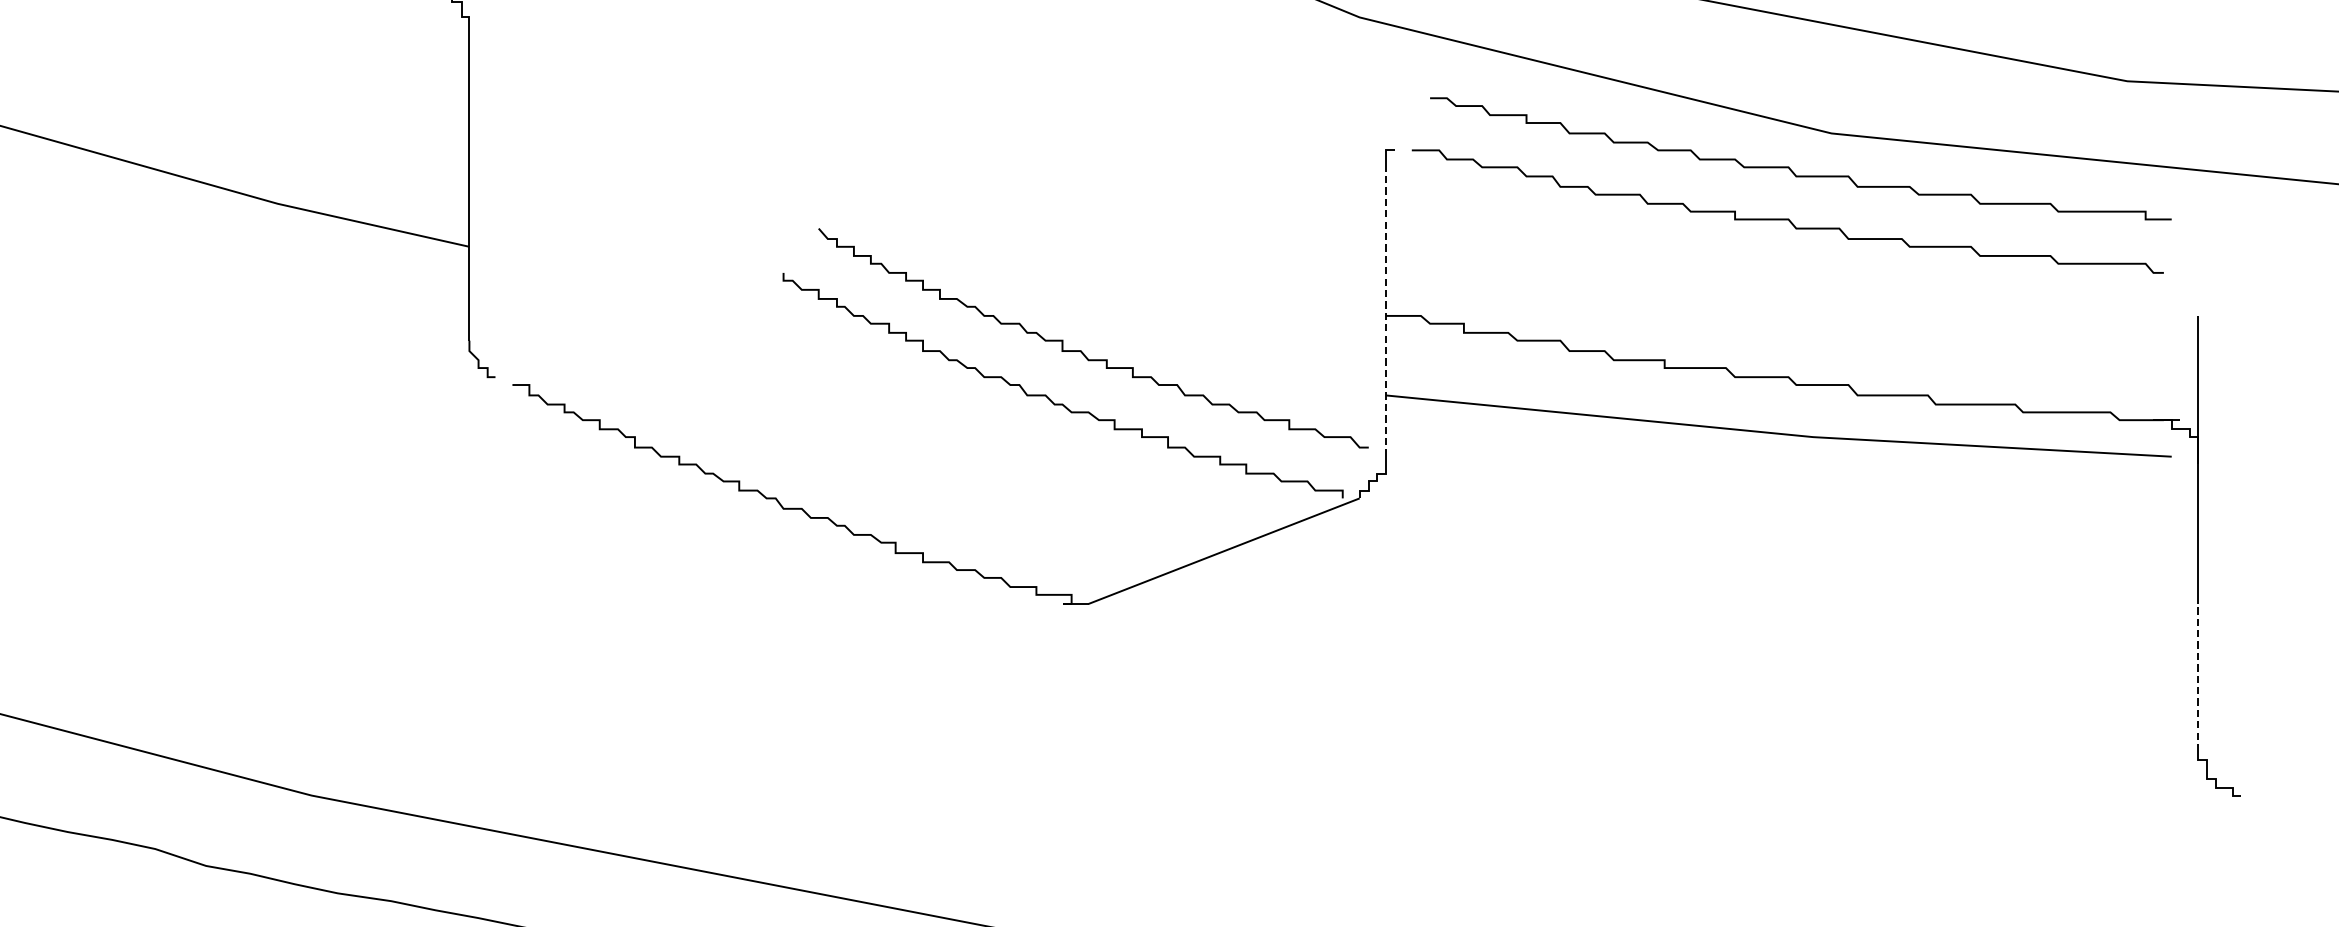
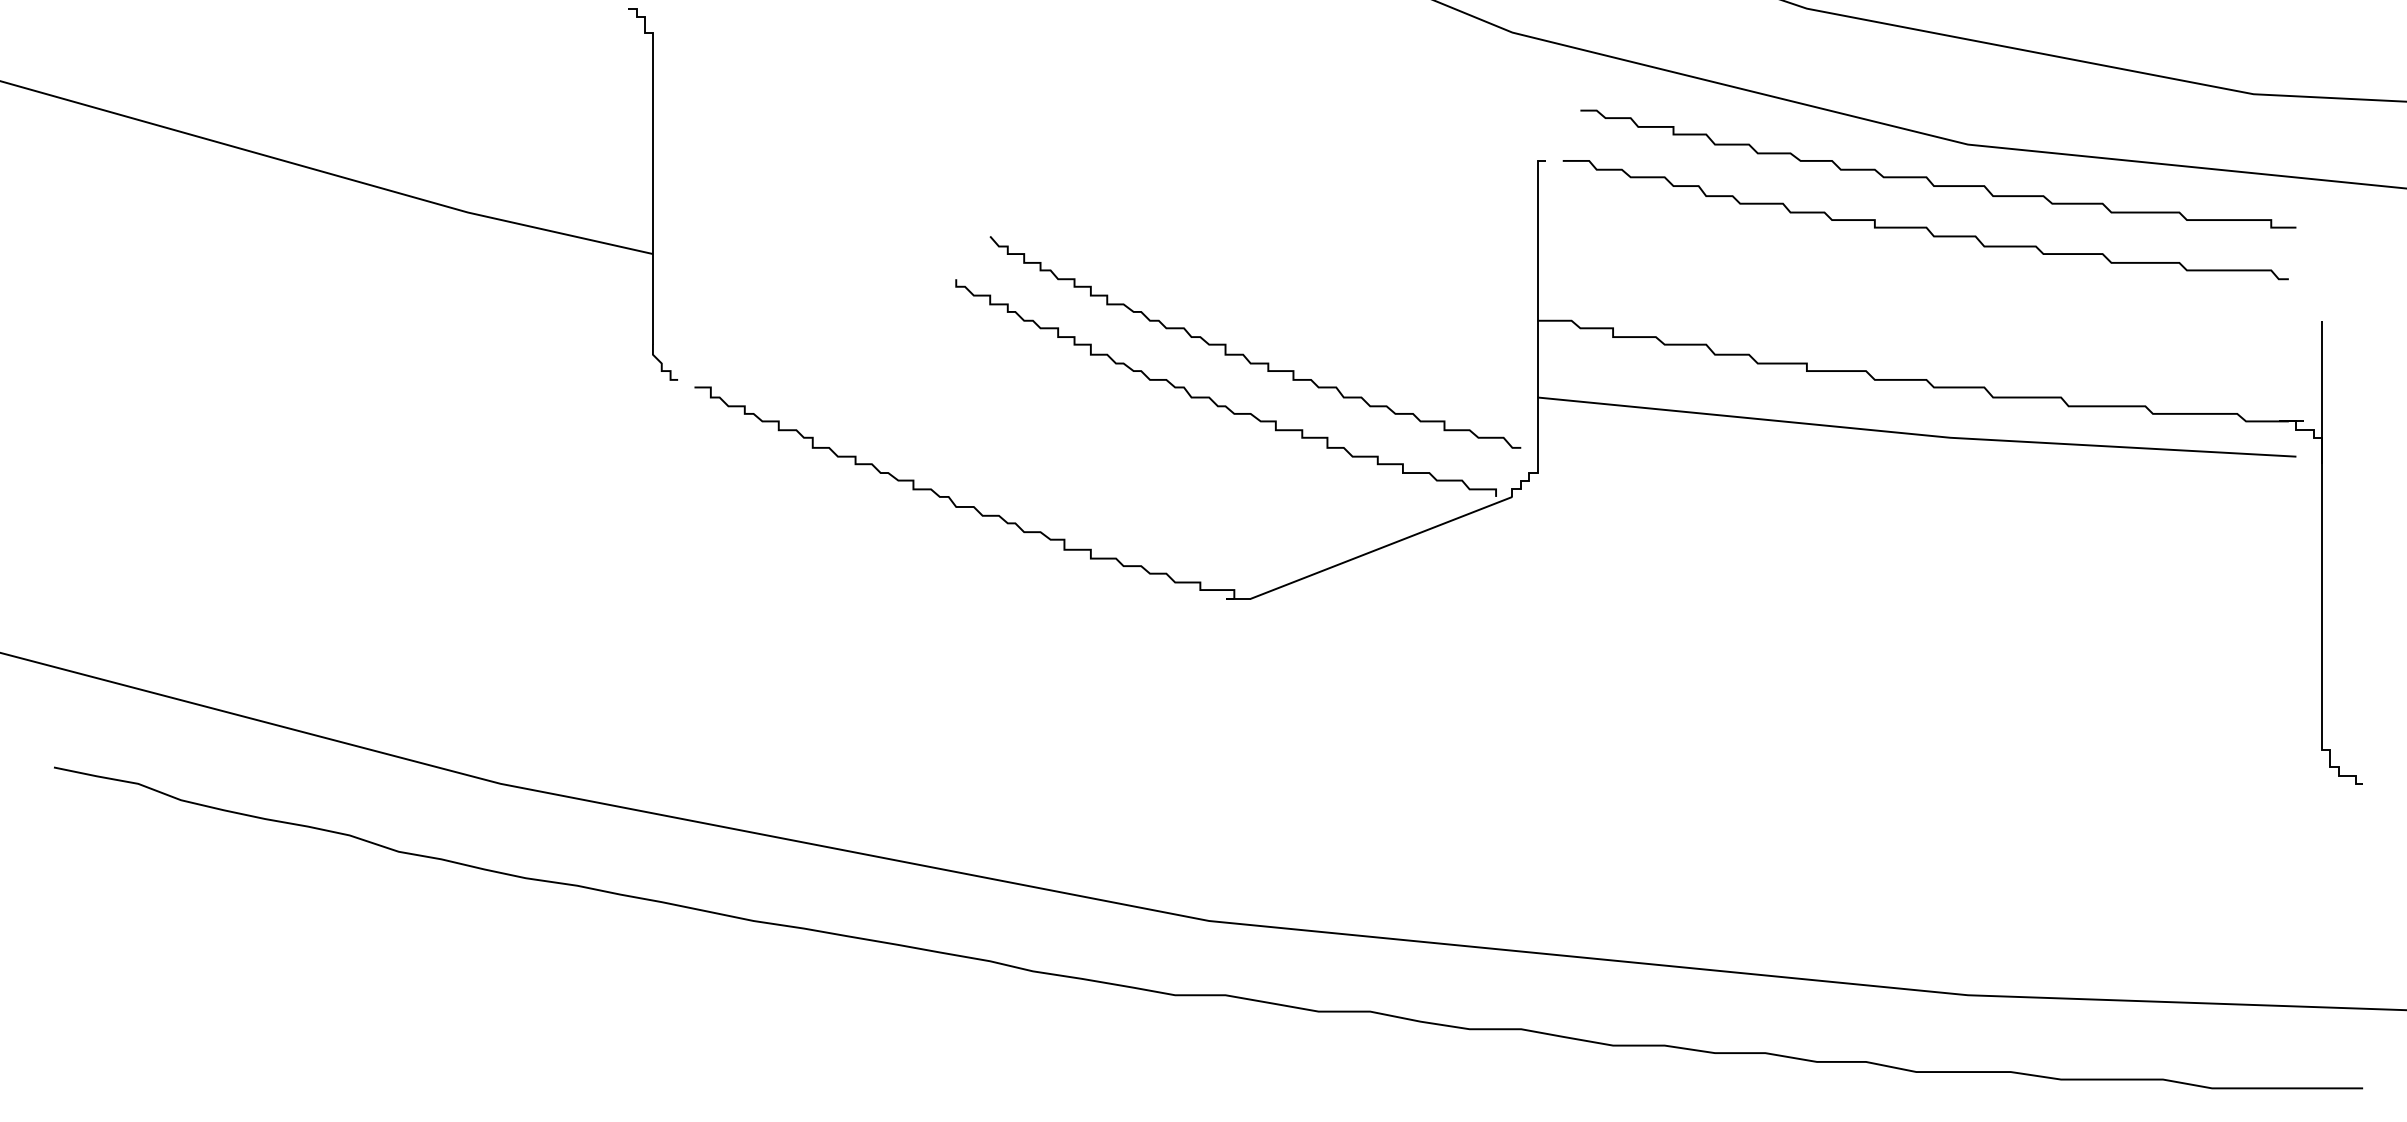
line: (1385, 311) -> (1537, 316), dashed -> solid
line: (2197, 677) -> (2321, 669), dashed -> solid

